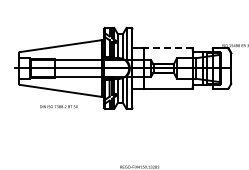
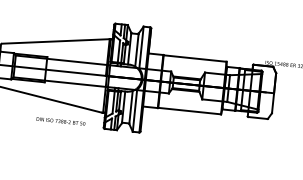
line: (167, 48) -> (194, 58), dashed -> solid
text: (58, 106) -> (60, 121), moved

